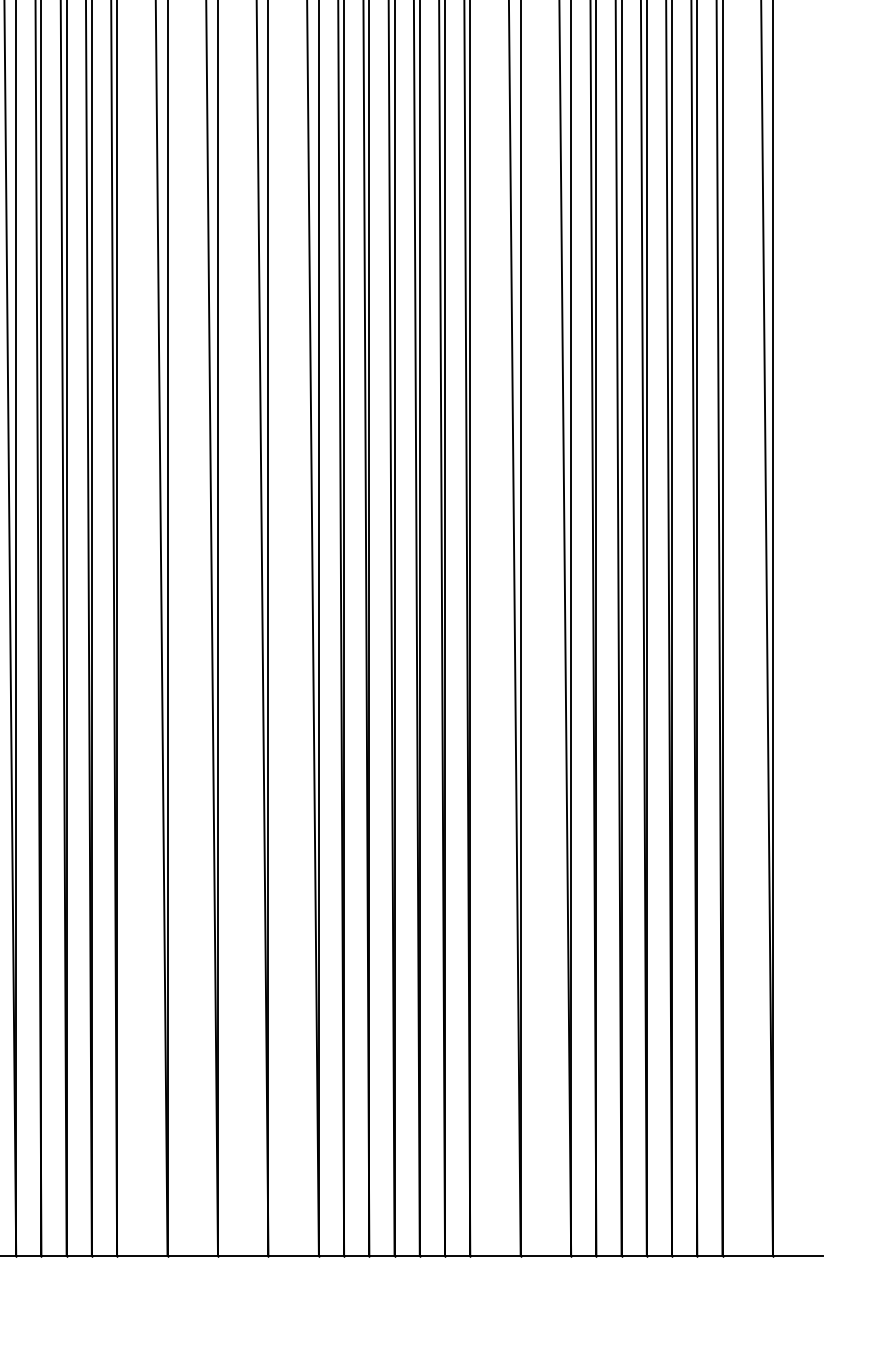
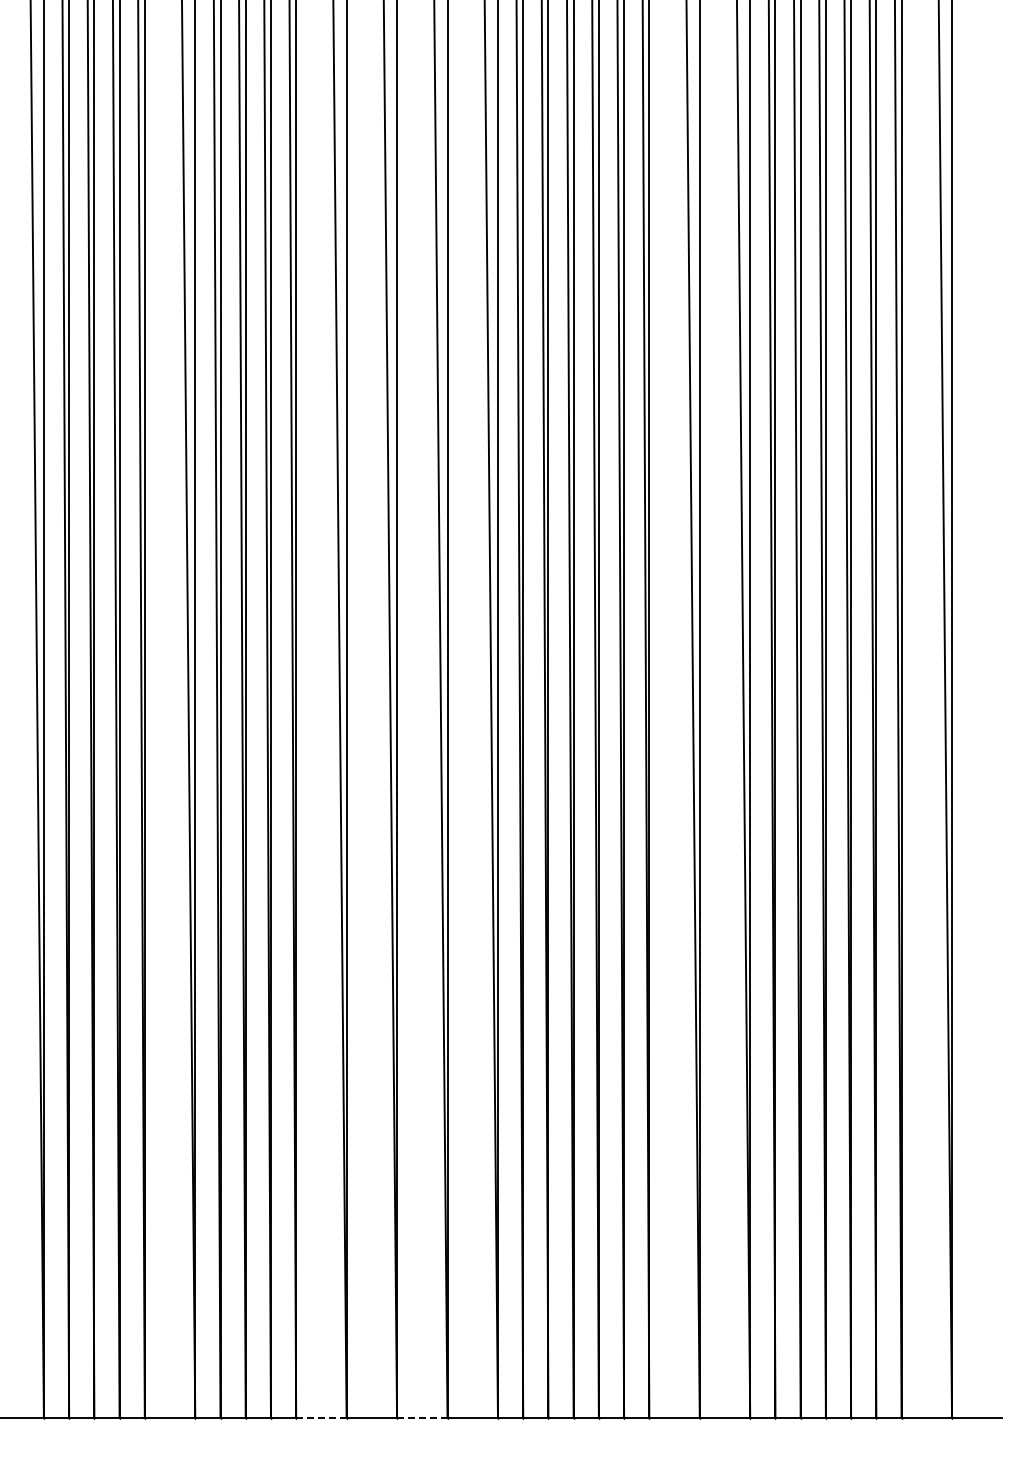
line: (142, 1255) -> (321, 1417), solid -> dashed
line: (243, 1255) -> (422, 1417), solid -> dashed

